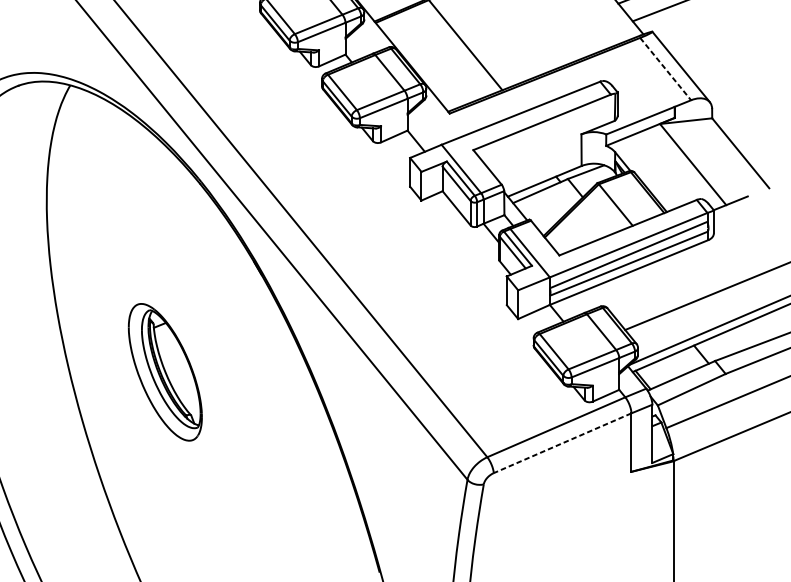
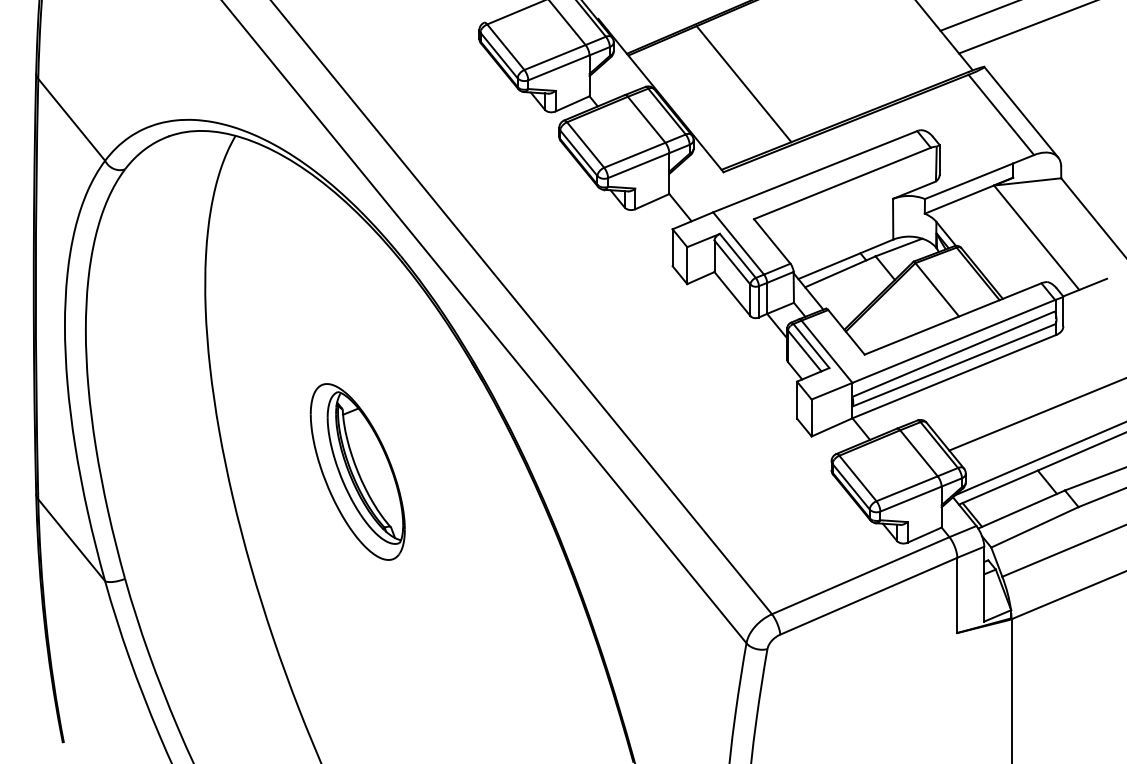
line: (665, 68) -> (1001, 114), dashed -> solid
part: (165, 371) -> (357, 471), moved
line: (562, 443) -> (868, 596), dashed -> solid

